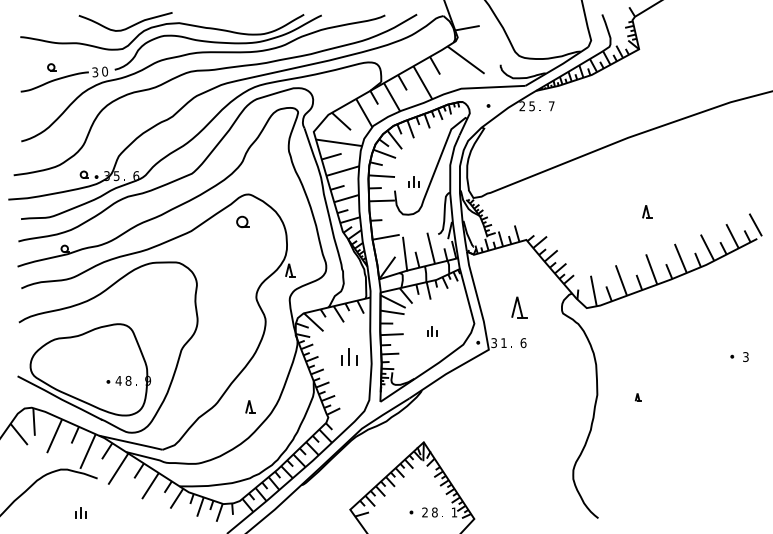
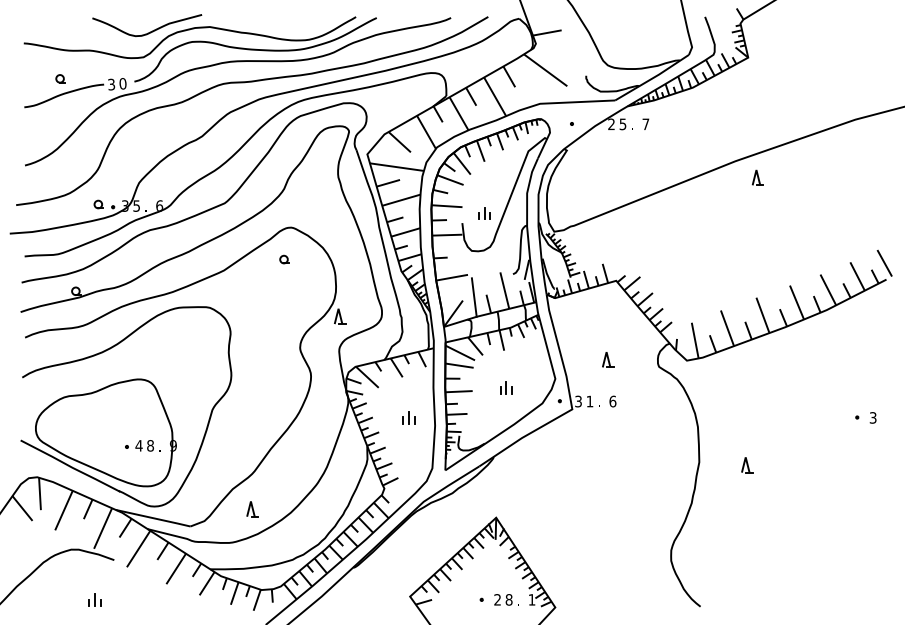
part: (647, 211) -> (758, 177), moved
part: (242, 221) -> (283, 259), size x0.62
part: (519, 307) -> (608, 359), size x0.62
part: (348, 356) -> (408, 417), size x0.62
part: (638, 397) -> (747, 465), size x1.67
part: (250, 406) -> (252, 508), moved

